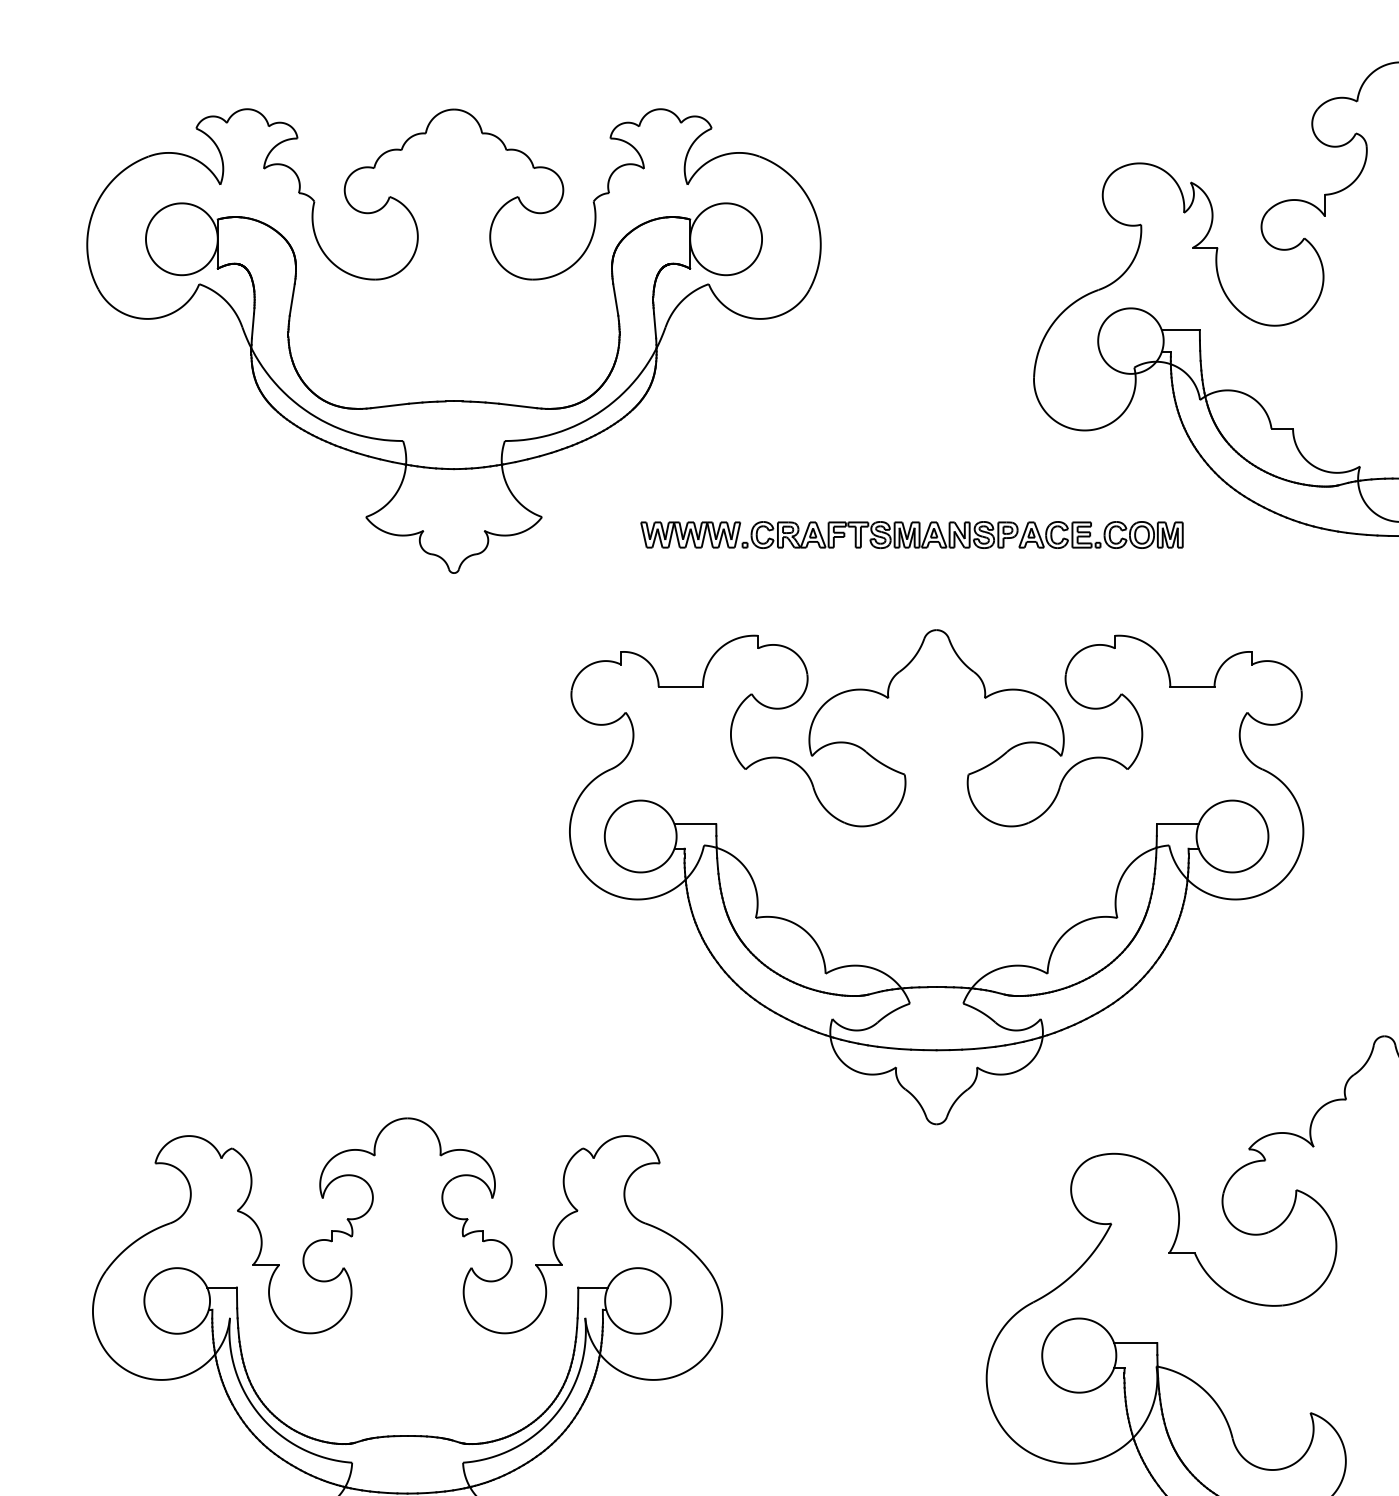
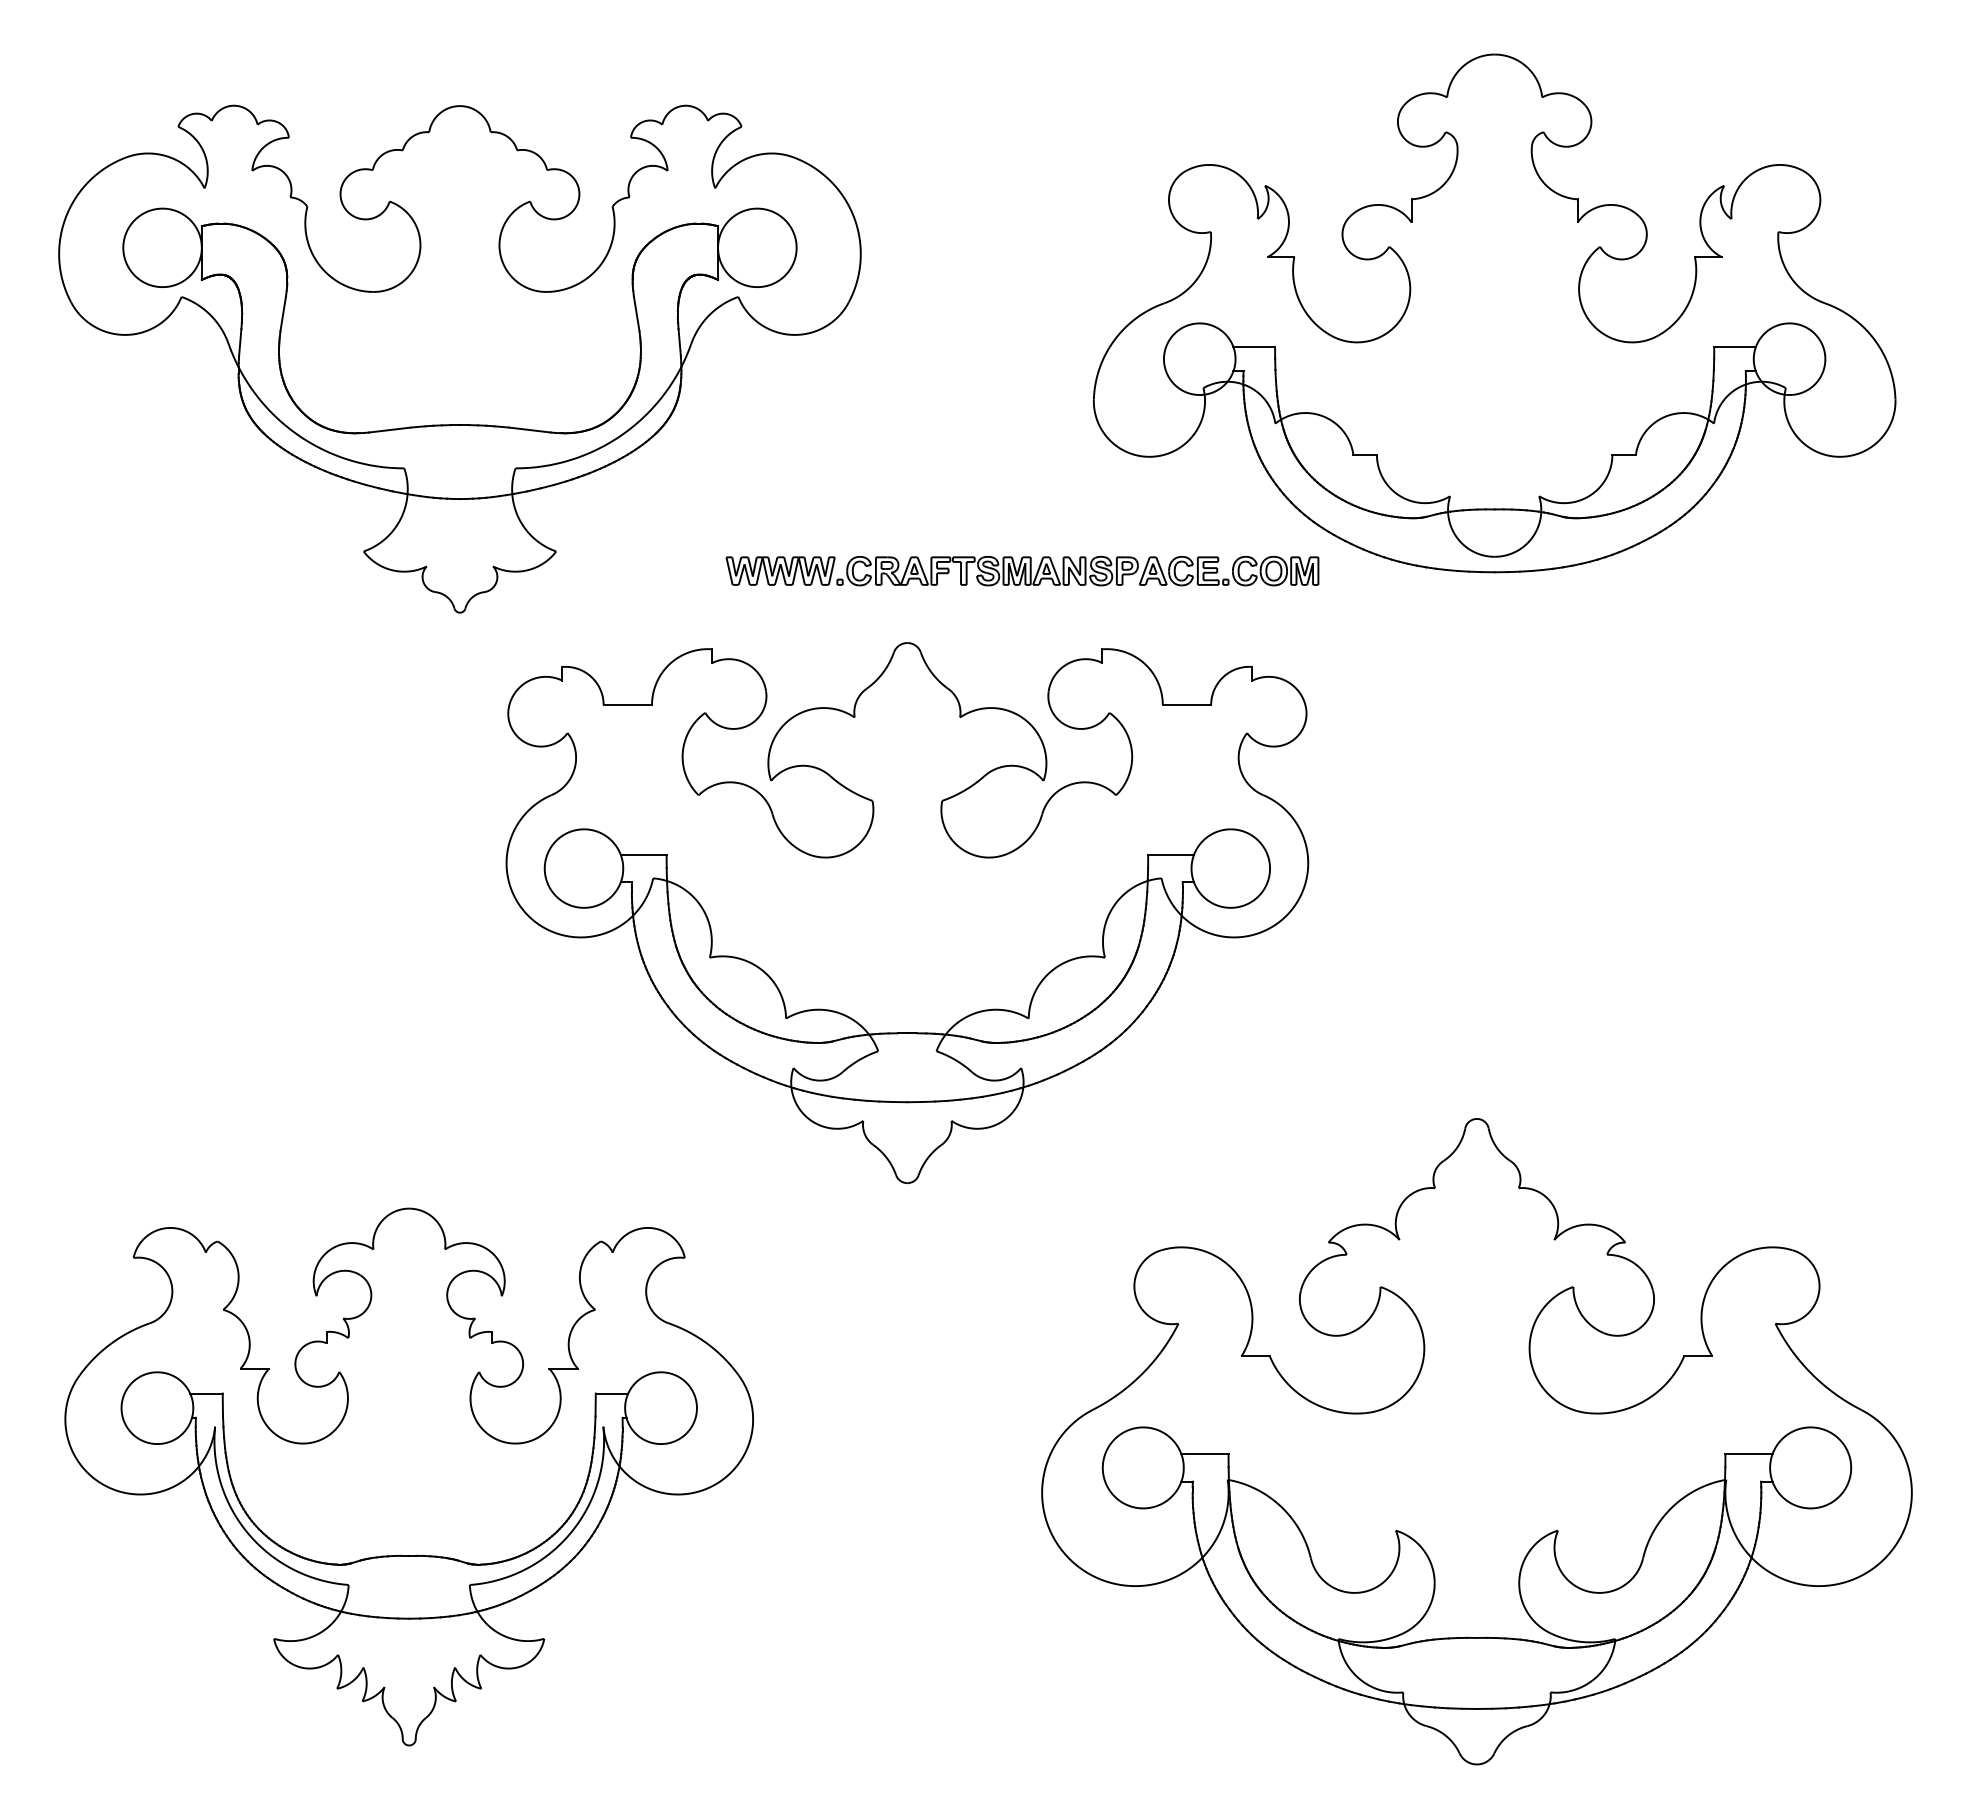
part: (912, 534) -> (1022, 570), moved
part: (936, 876) -> (907, 912), moved

